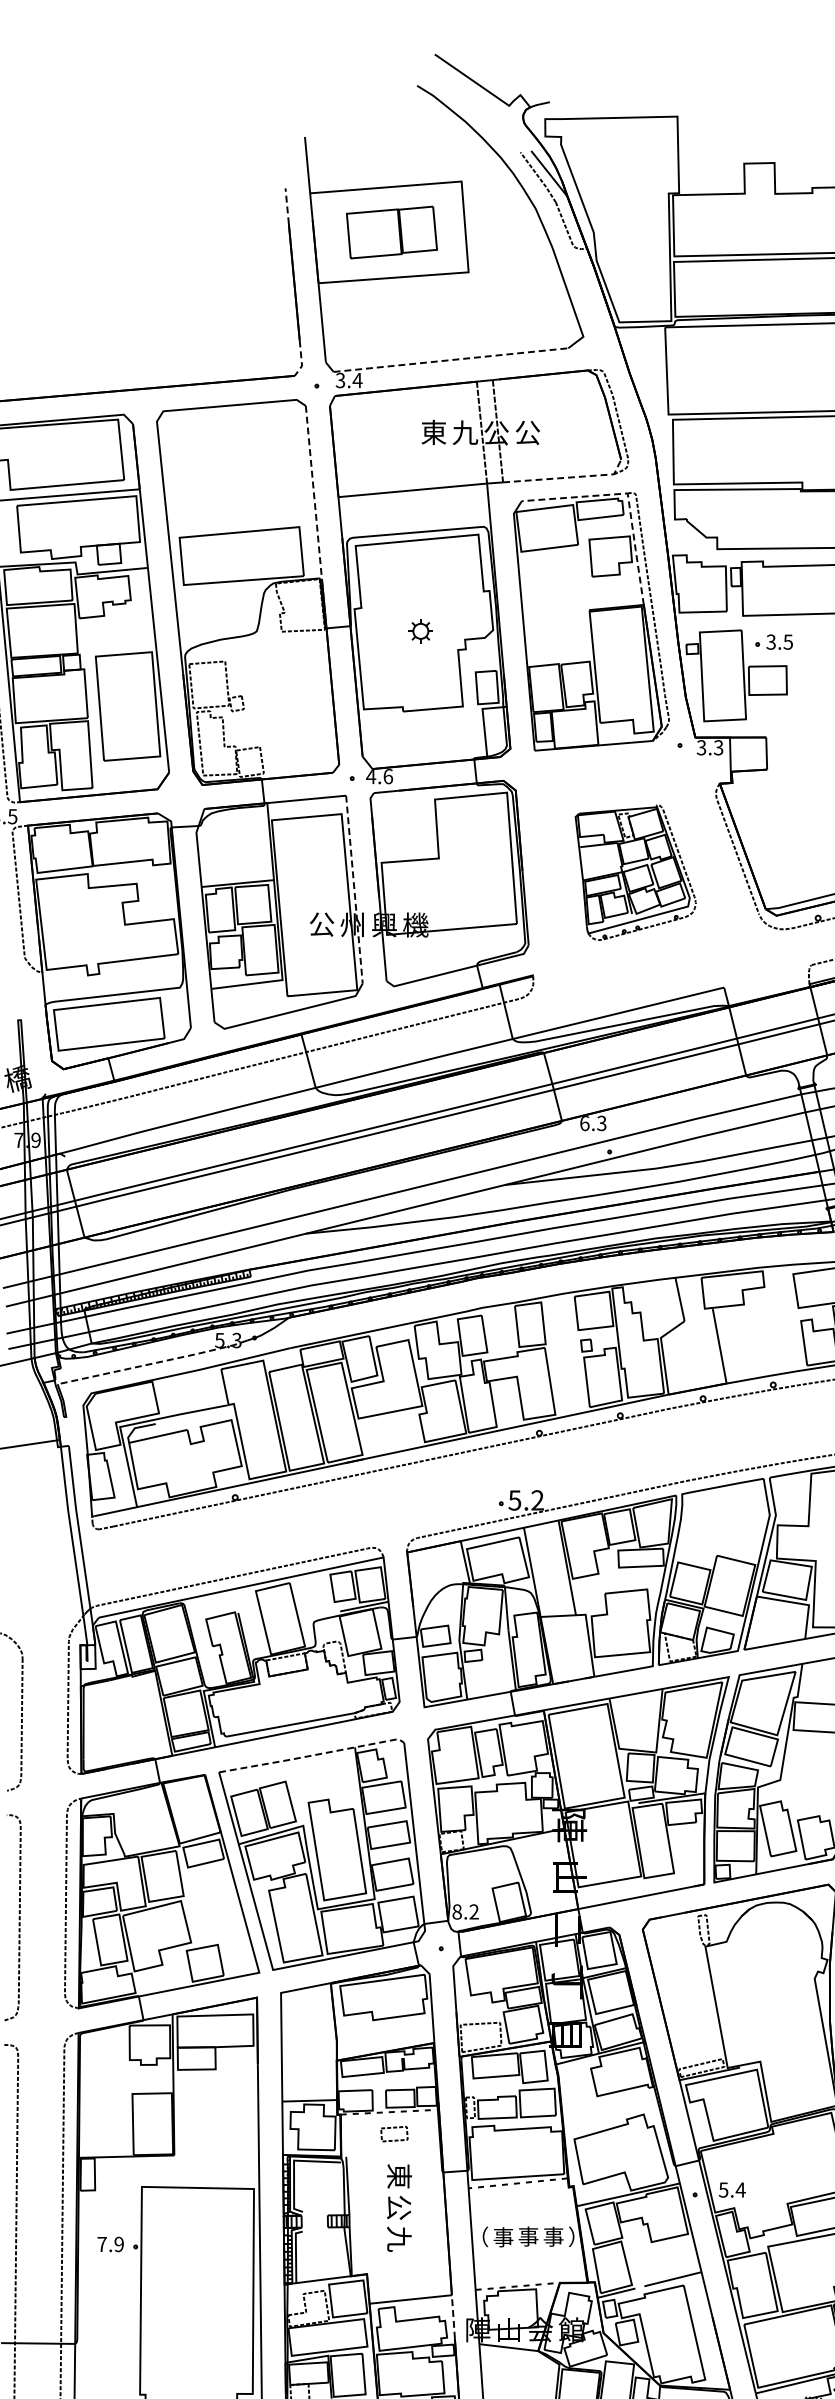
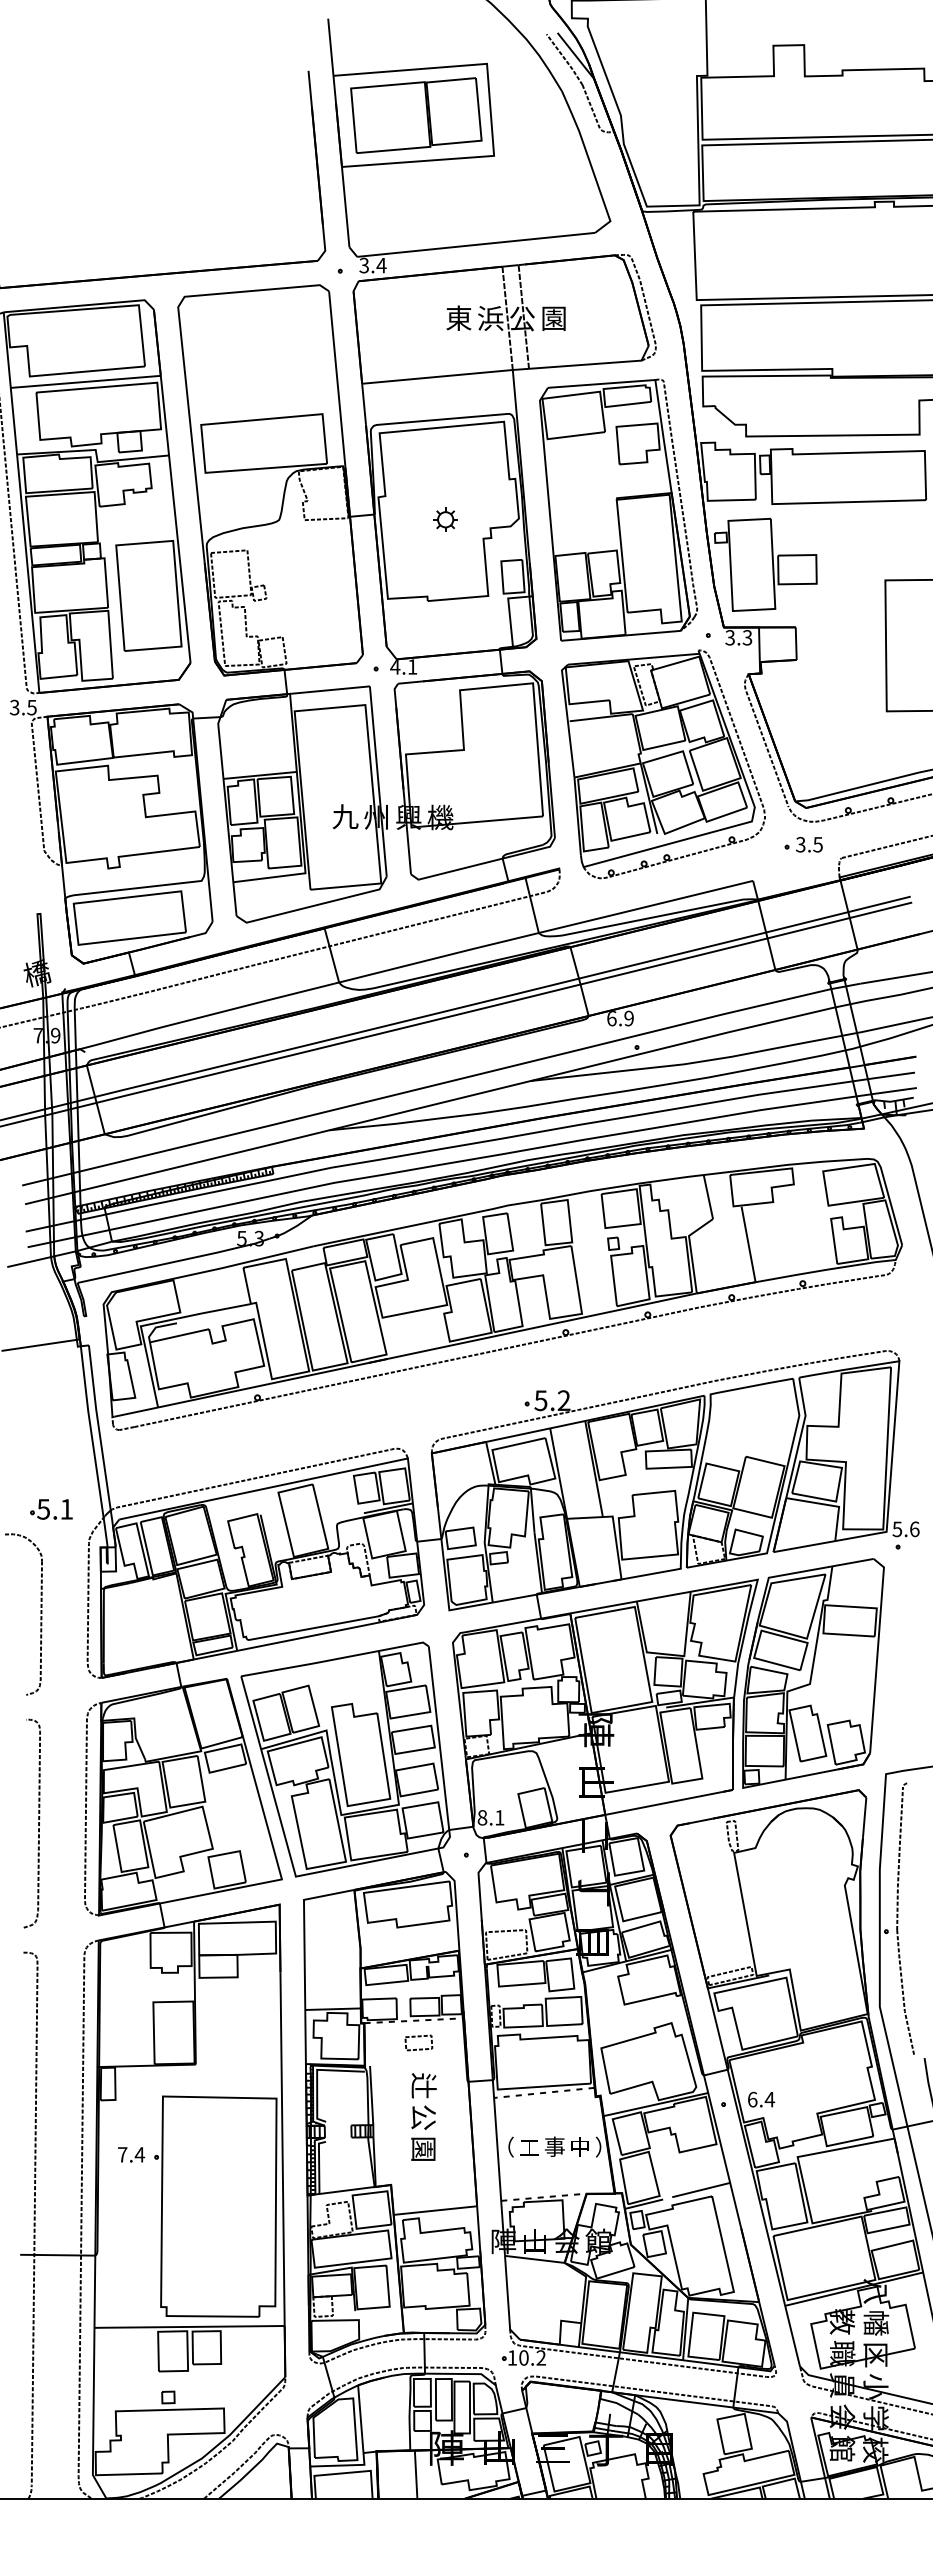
line: (287, 205) -> (310, 88), dashed -> solid
part: (392, 232) -> (416, 115), size x1.43
line: (301, 359) -> (324, 244), dashed -> solid
line: (451, 359) -> (476, 244), dashed -> solid
text: (465, 432) -> (490, 318), 九 -> 浜
text: (528, 432) -> (554, 318), 公 -> 園
line: (567, 478) -> (594, 364), dashed -> solid
line: (314, 493) -> (337, 380), dashed -> solid
line: (627, 495) -> (655, 382), dashed -> solid
part: (773, 641) -> (803, 844), moved
text: (388, 776) -> (412, 666), 4.6 -> 4.1
part: (635, 872) -> (663, 764), size x1.67
line: (354, 889) -> (378, 781), dashed -> solid
text: (322, 924) -> (345, 816), 公 -> 九
text: (601, 1123) -> (628, 1018), 6.3 -> 6.9
line: (153, 1363) -> (174, 1261), dashed -> solid
part: (31, 1607) -> (51, 1509), added
line: (313, 1755) -> (336, 1659), dashed -> solid
text: (473, 1911) -> (499, 1817), 8.2 -> 8.1
text: (398, 2176) -> (423, 2085), 東 -> 辻
text: (723, 2189) -> (752, 2099), 5.4 -> 6.4
text: (553, 2236) -> (580, 2146), 事 -> 中
text: (503, 2237) -> (529, 2147), 事 -> 工
text: (398, 2239) -> (423, 2149), 九 -> 園
text: (118, 2244) -> (139, 2154), 7.9 -> 7.4
line: (453, 2317) -> (478, 2228), dashed -> solid

